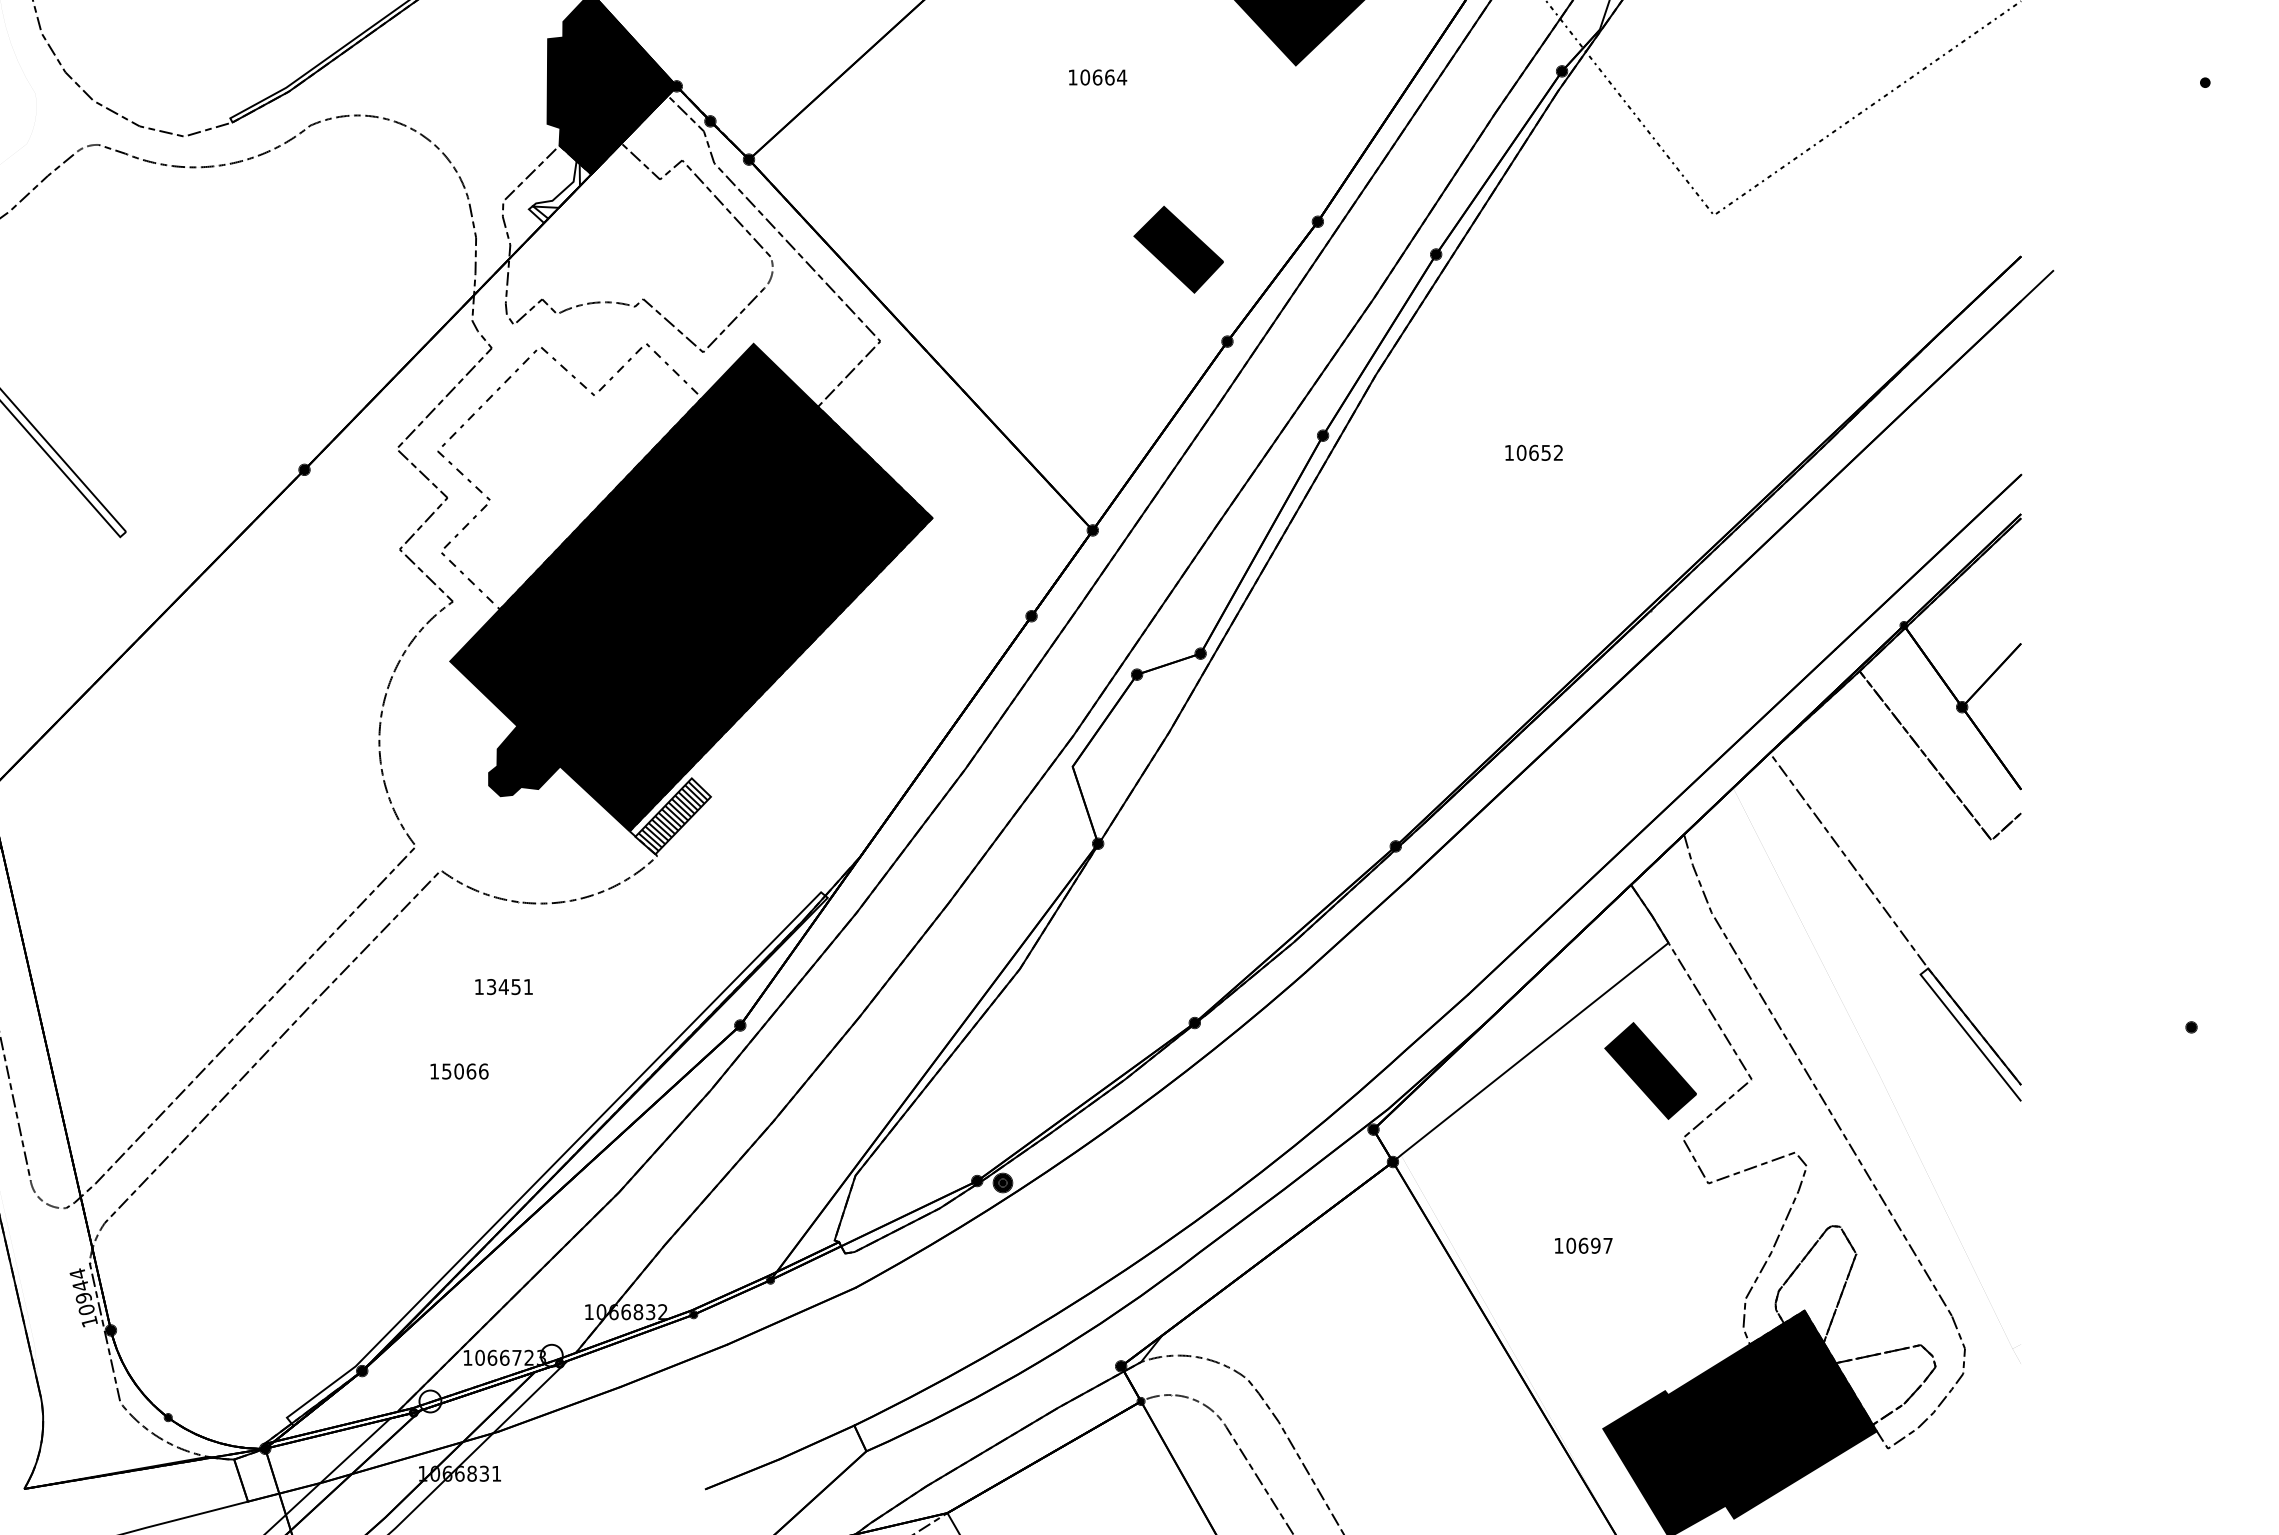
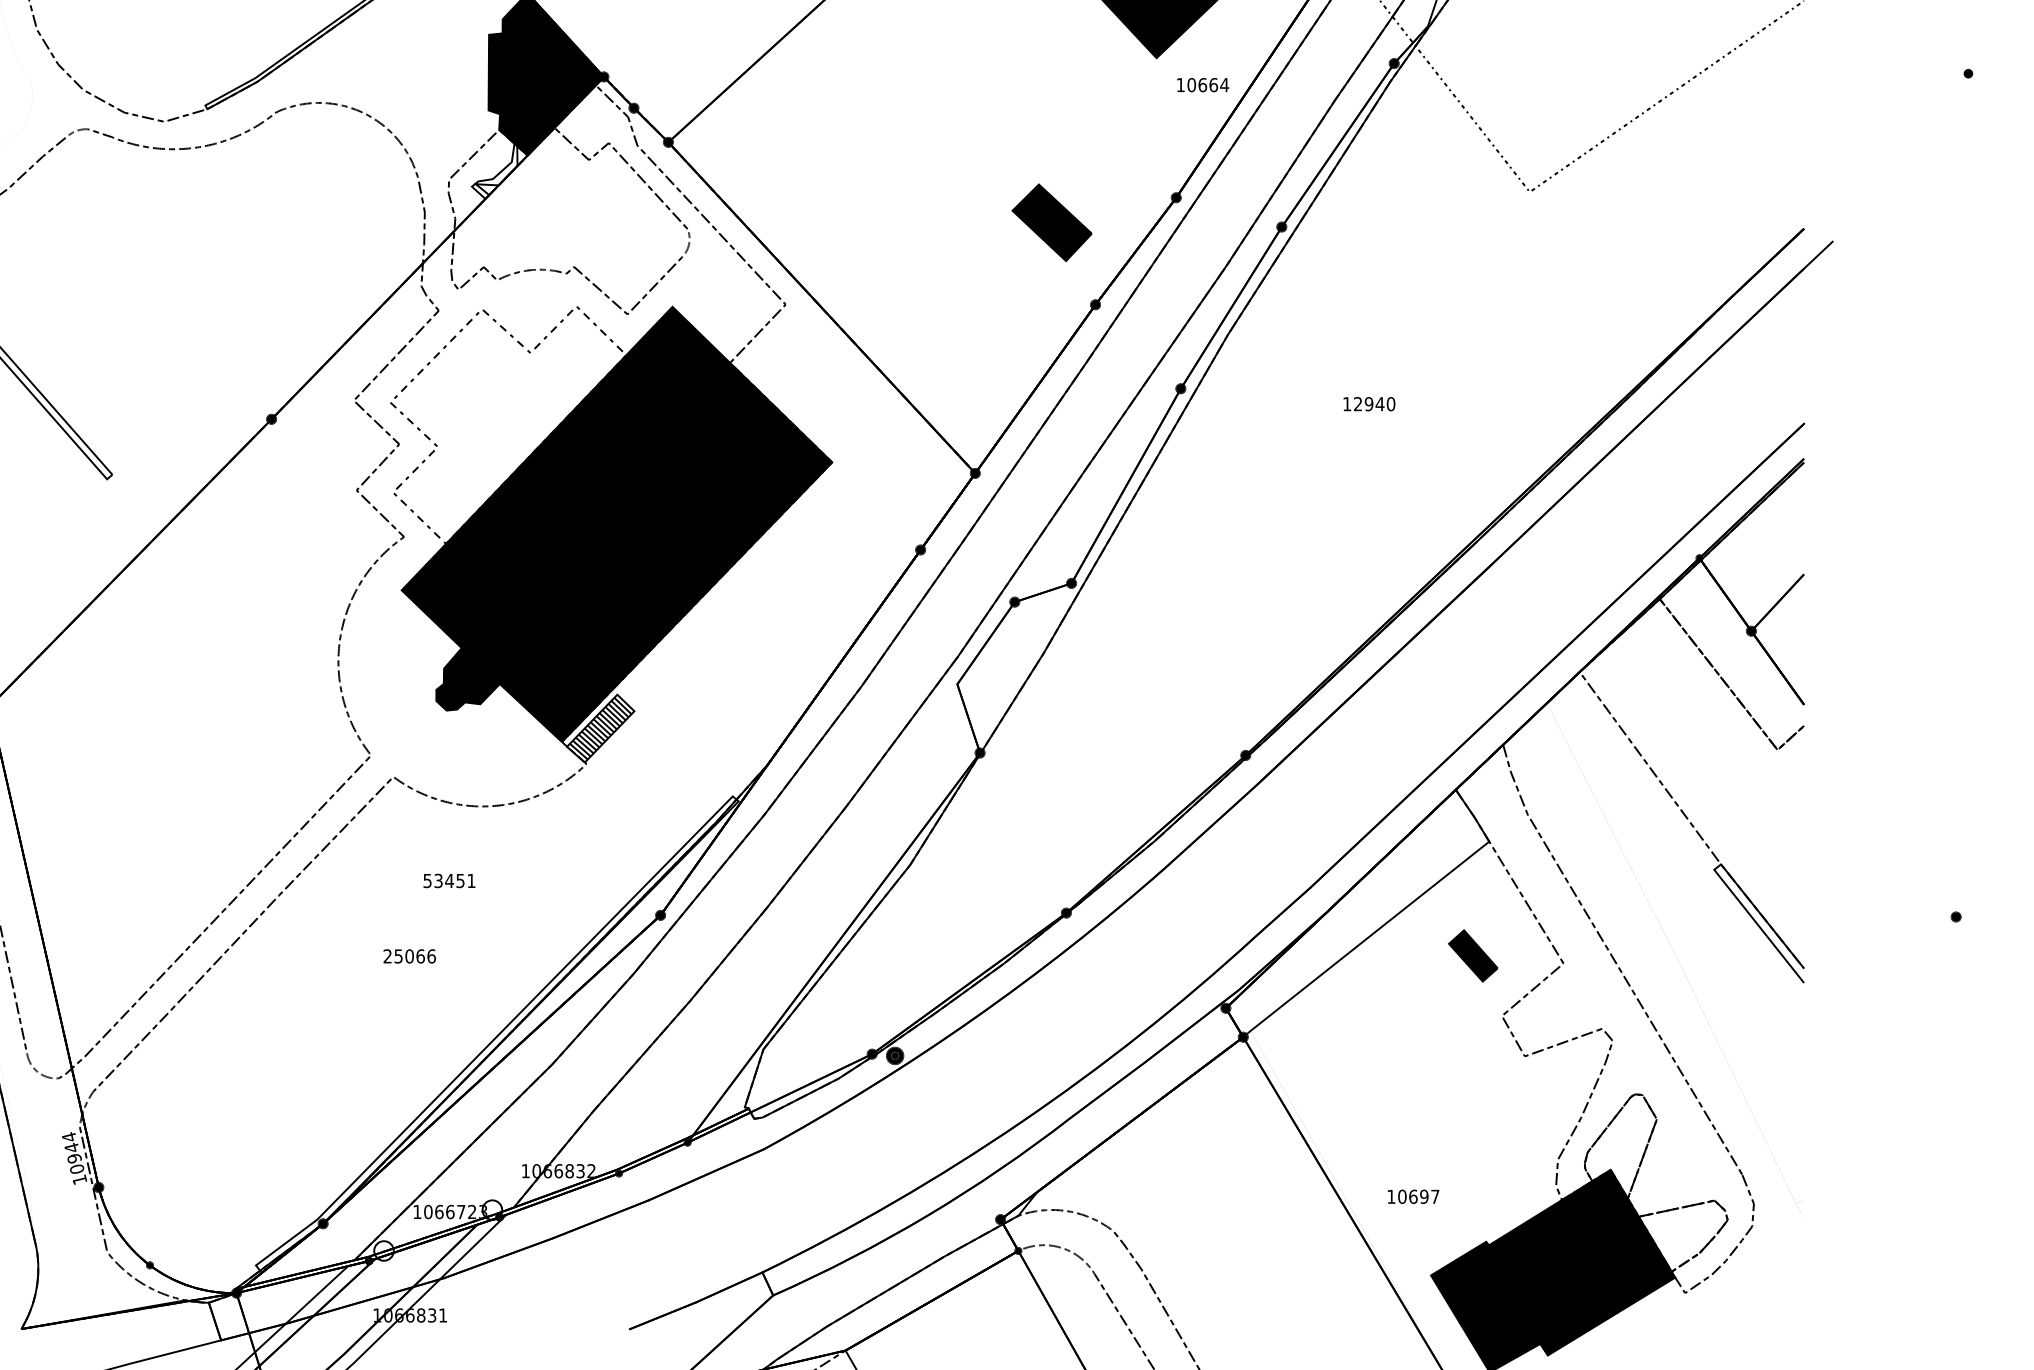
text: (1098, 77) -> (1203, 85), moved
text: (1539, 452) -> (1374, 403), 10652 -> 12940
text: (478, 987) -> (426, 881), 13451 -> 53451
part: (1650, 1070) -> (1473, 955), size x0.6
text: (433, 1071) -> (386, 956), 15066 -> 25066
text: (1583, 1245) -> (1413, 1196), moved

